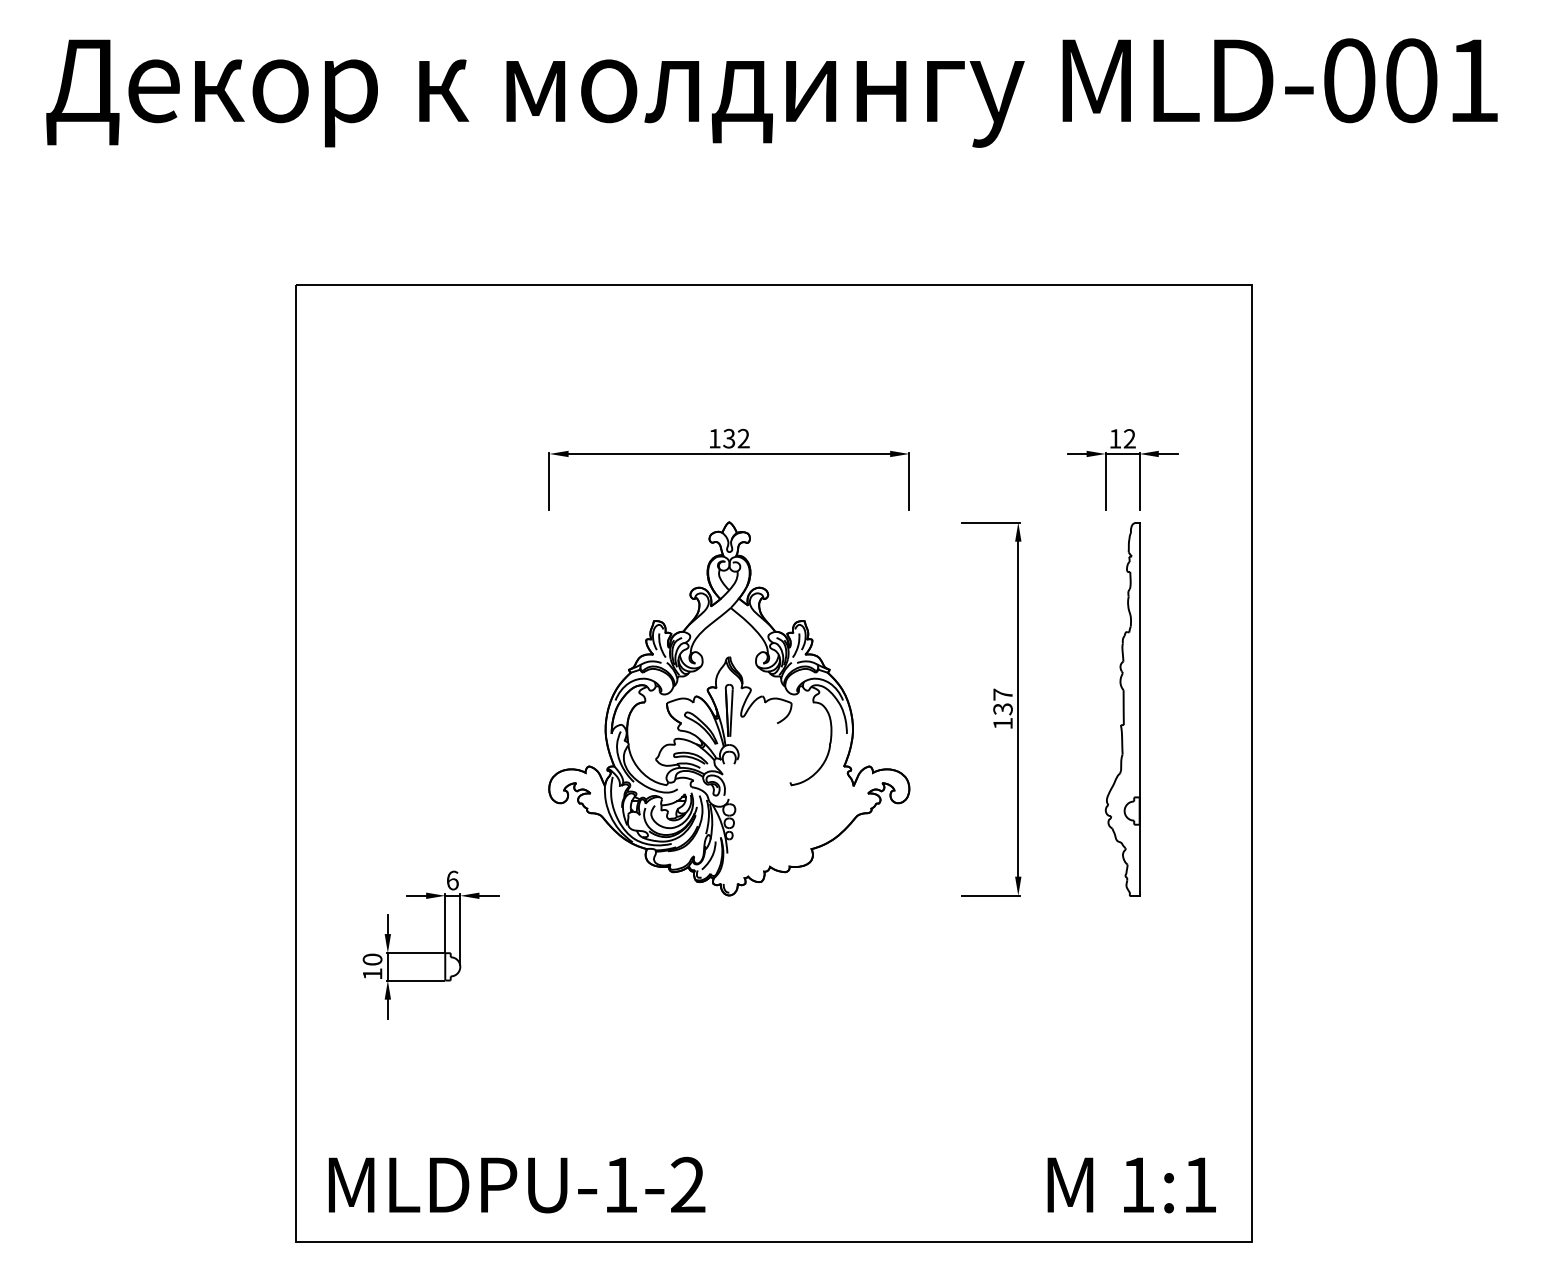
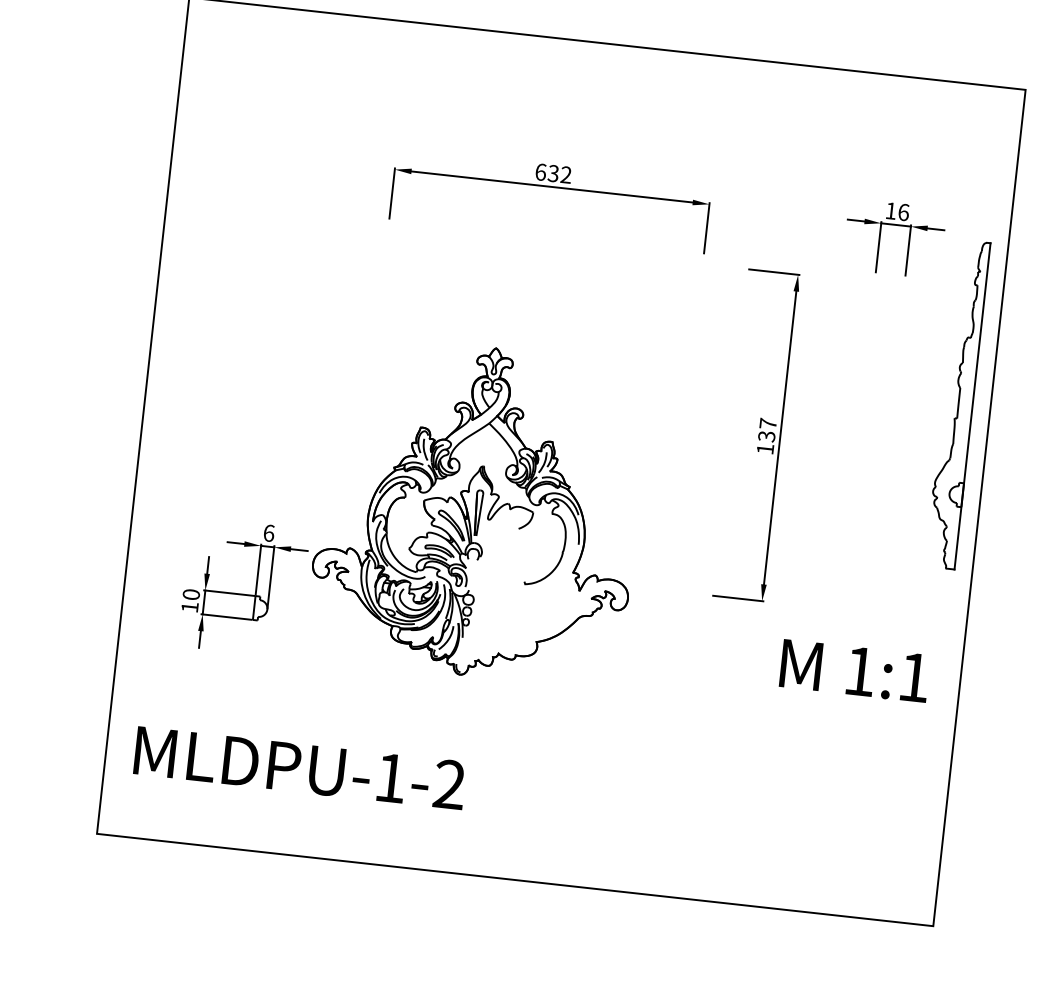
text: (714, 438) -> (540, 172), 132 -> 632
text: (1129, 438) -> (903, 212), 12 -> 16
part: (729, 708) -> (478, 511), moved
part: (1122, 709) -> (957, 404), moved
text: (516, 1184) -> (299, 767), moved
text: (1131, 1185) -> (854, 671), moved

